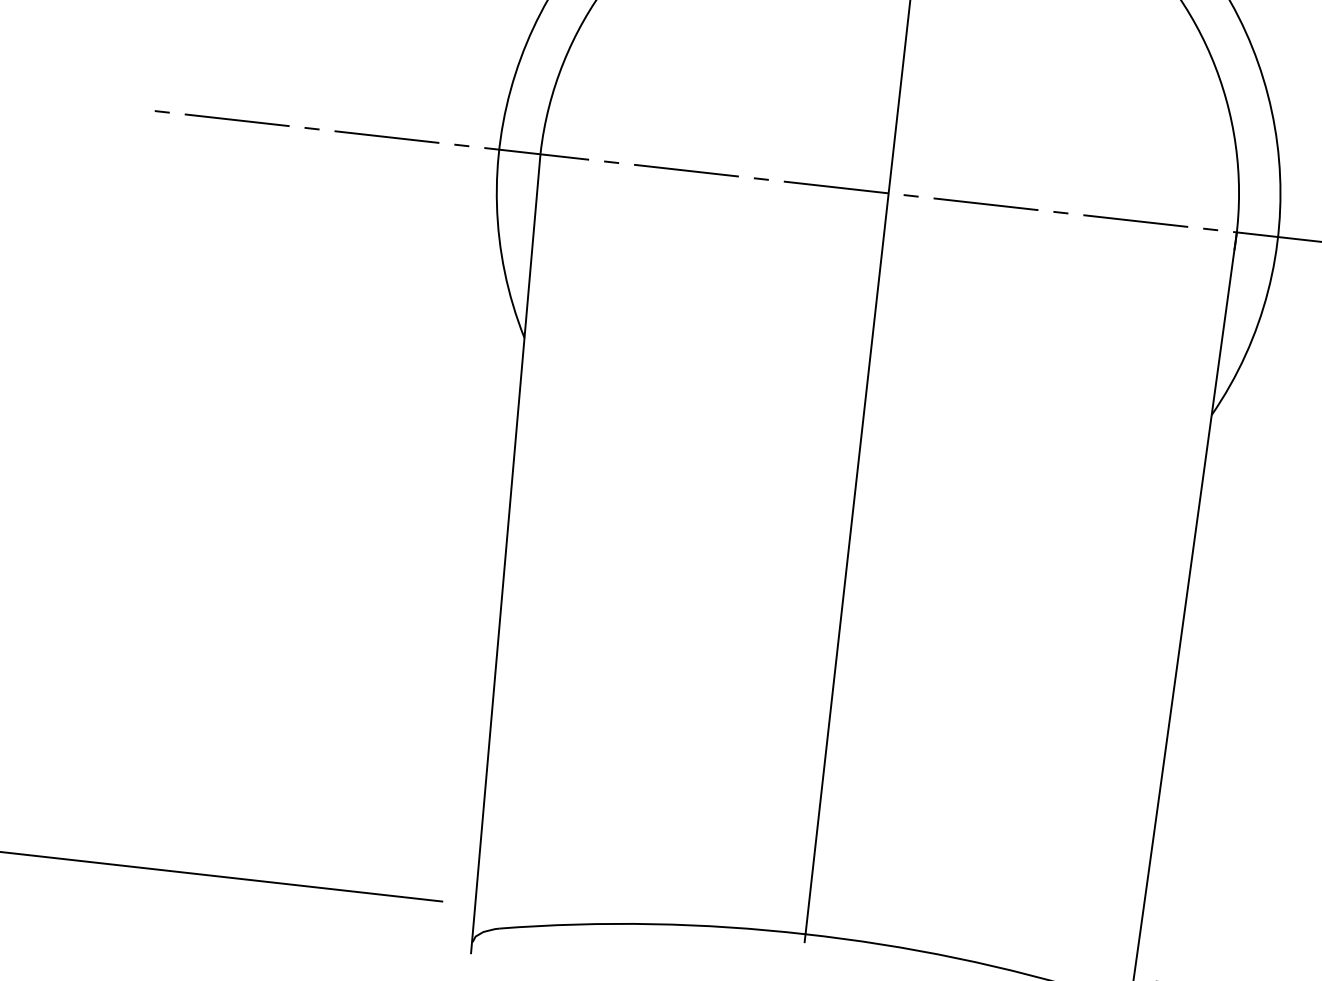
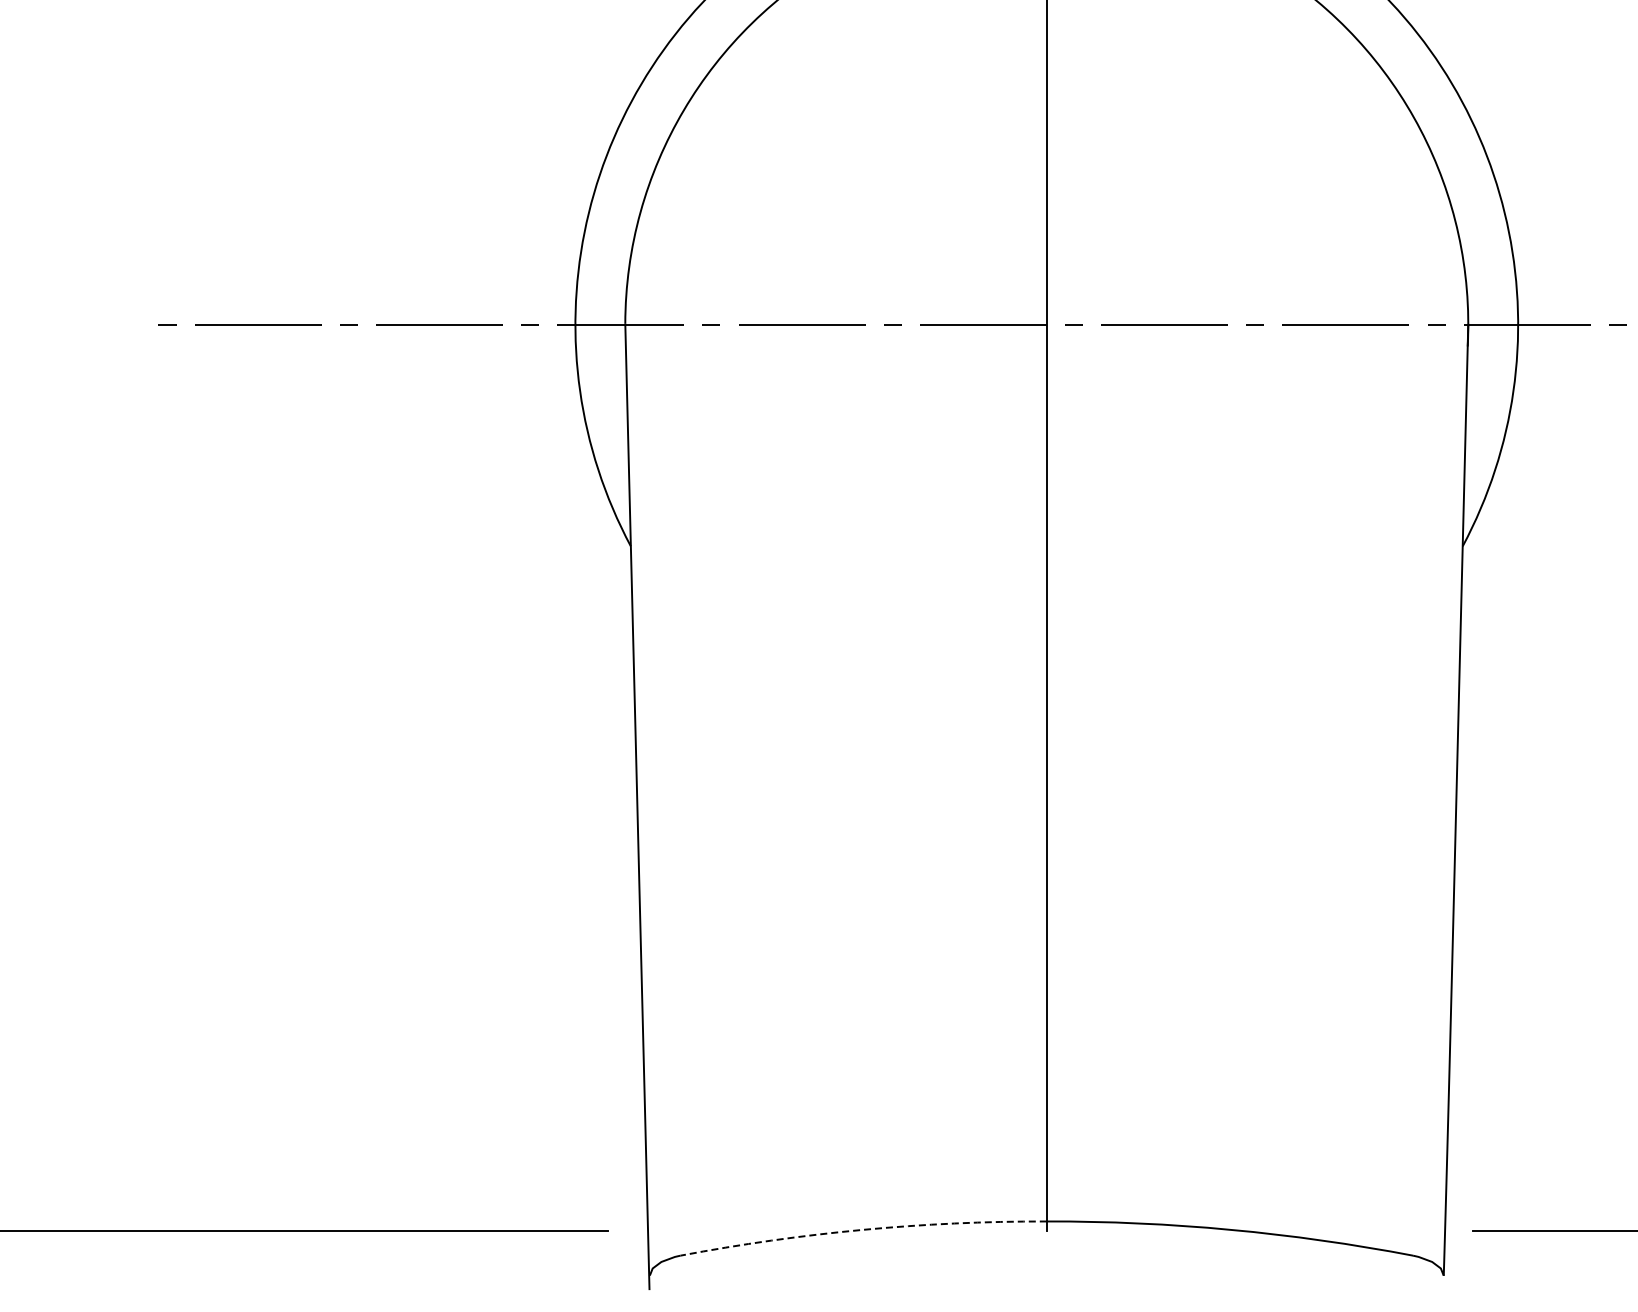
arc: (652, 923) -> (862, 1229), solid -> dashed

